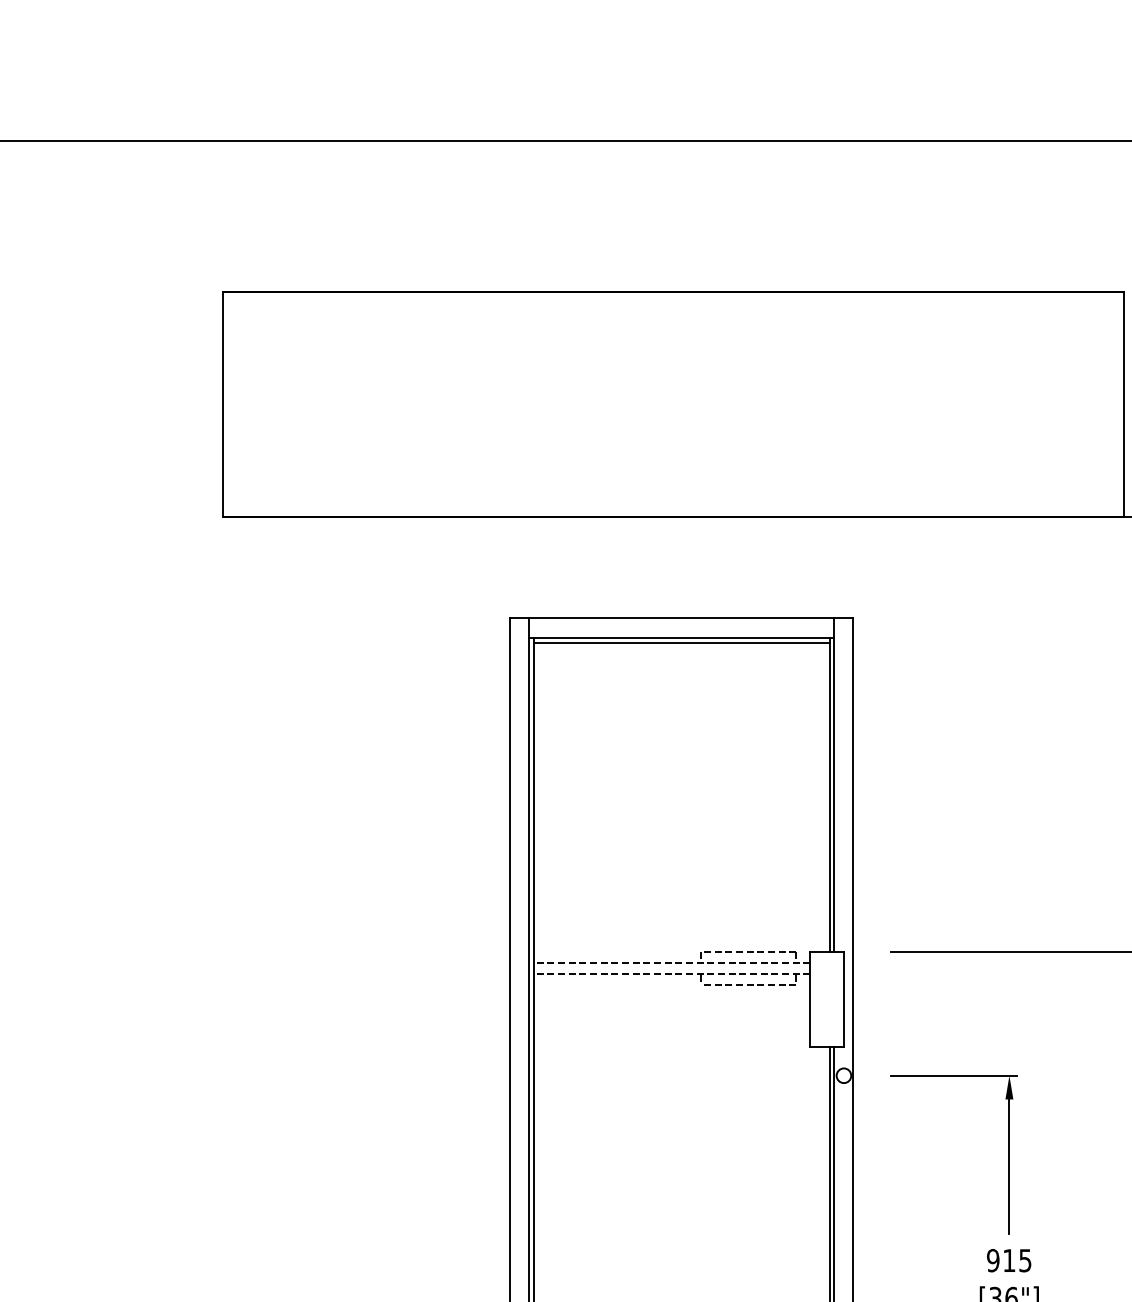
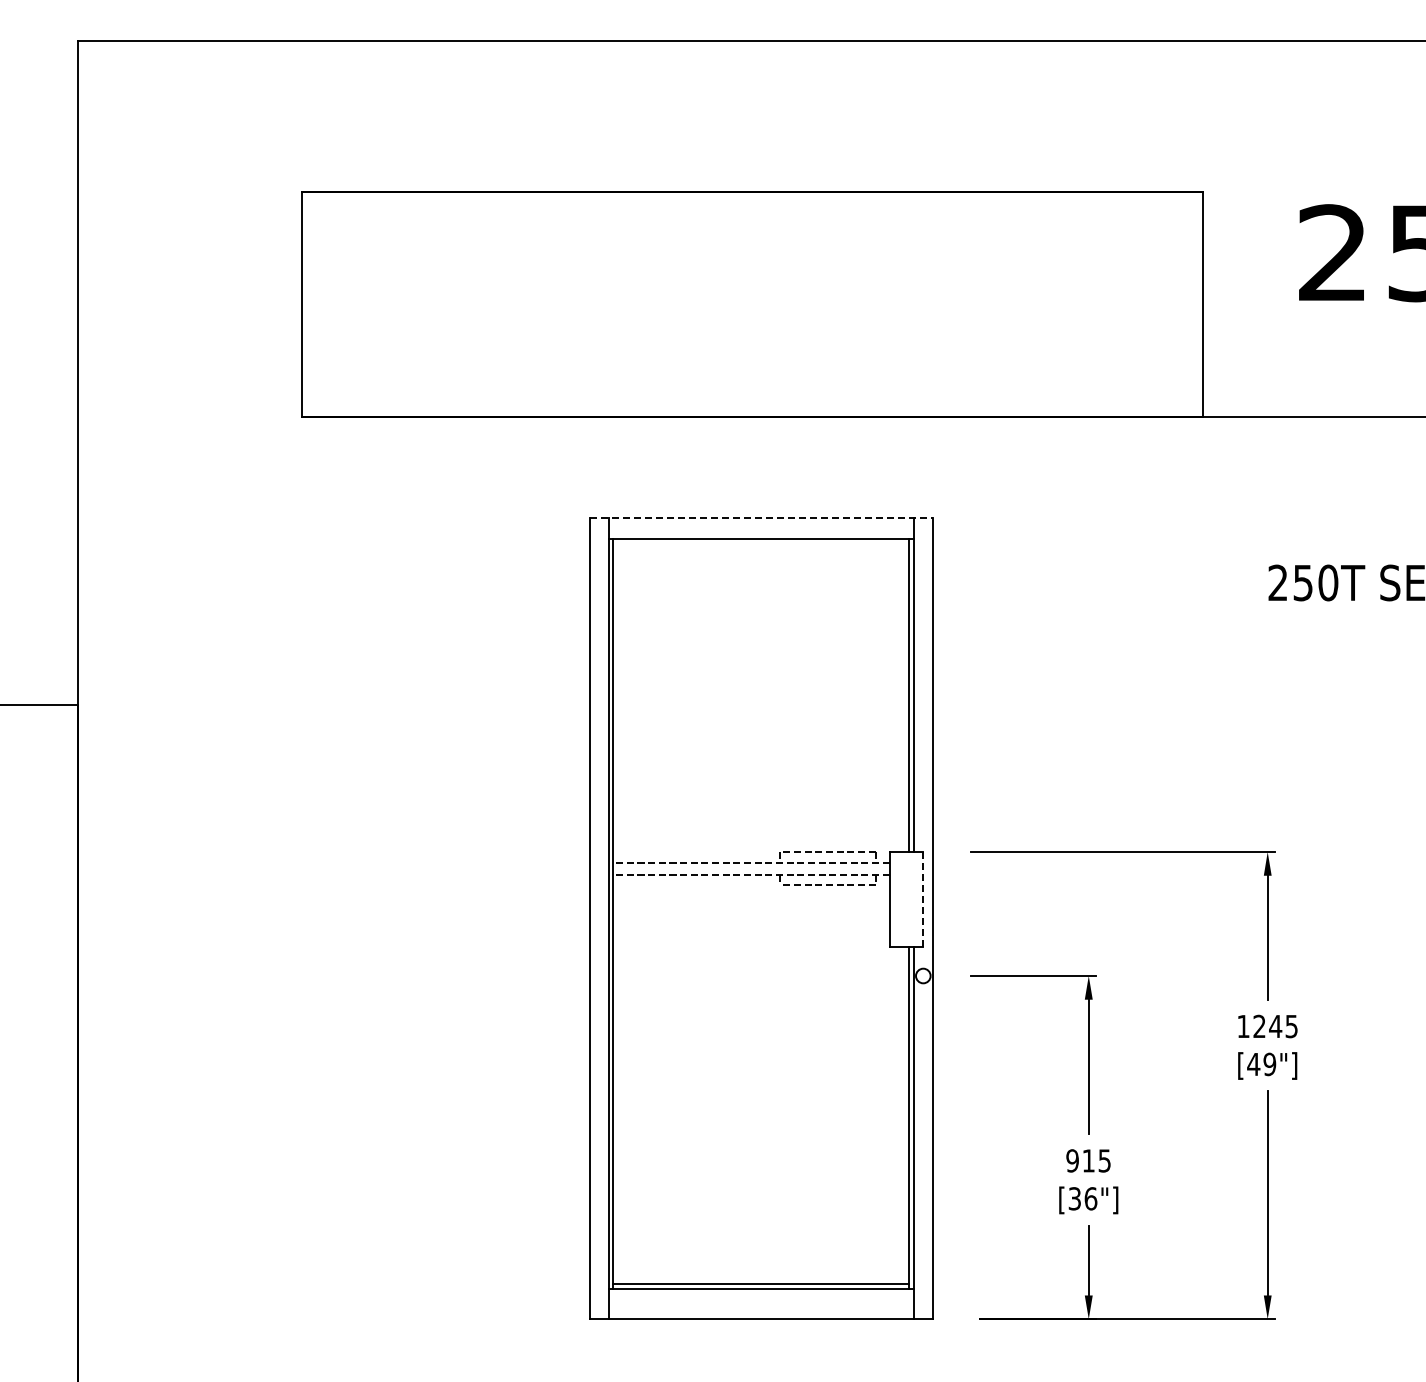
line: (682, 618) -> (761, 518), solid -> dashed
line: (681, 643) -> (760, 543), removed
line: (844, 999) -> (923, 899), solid -> dashed

